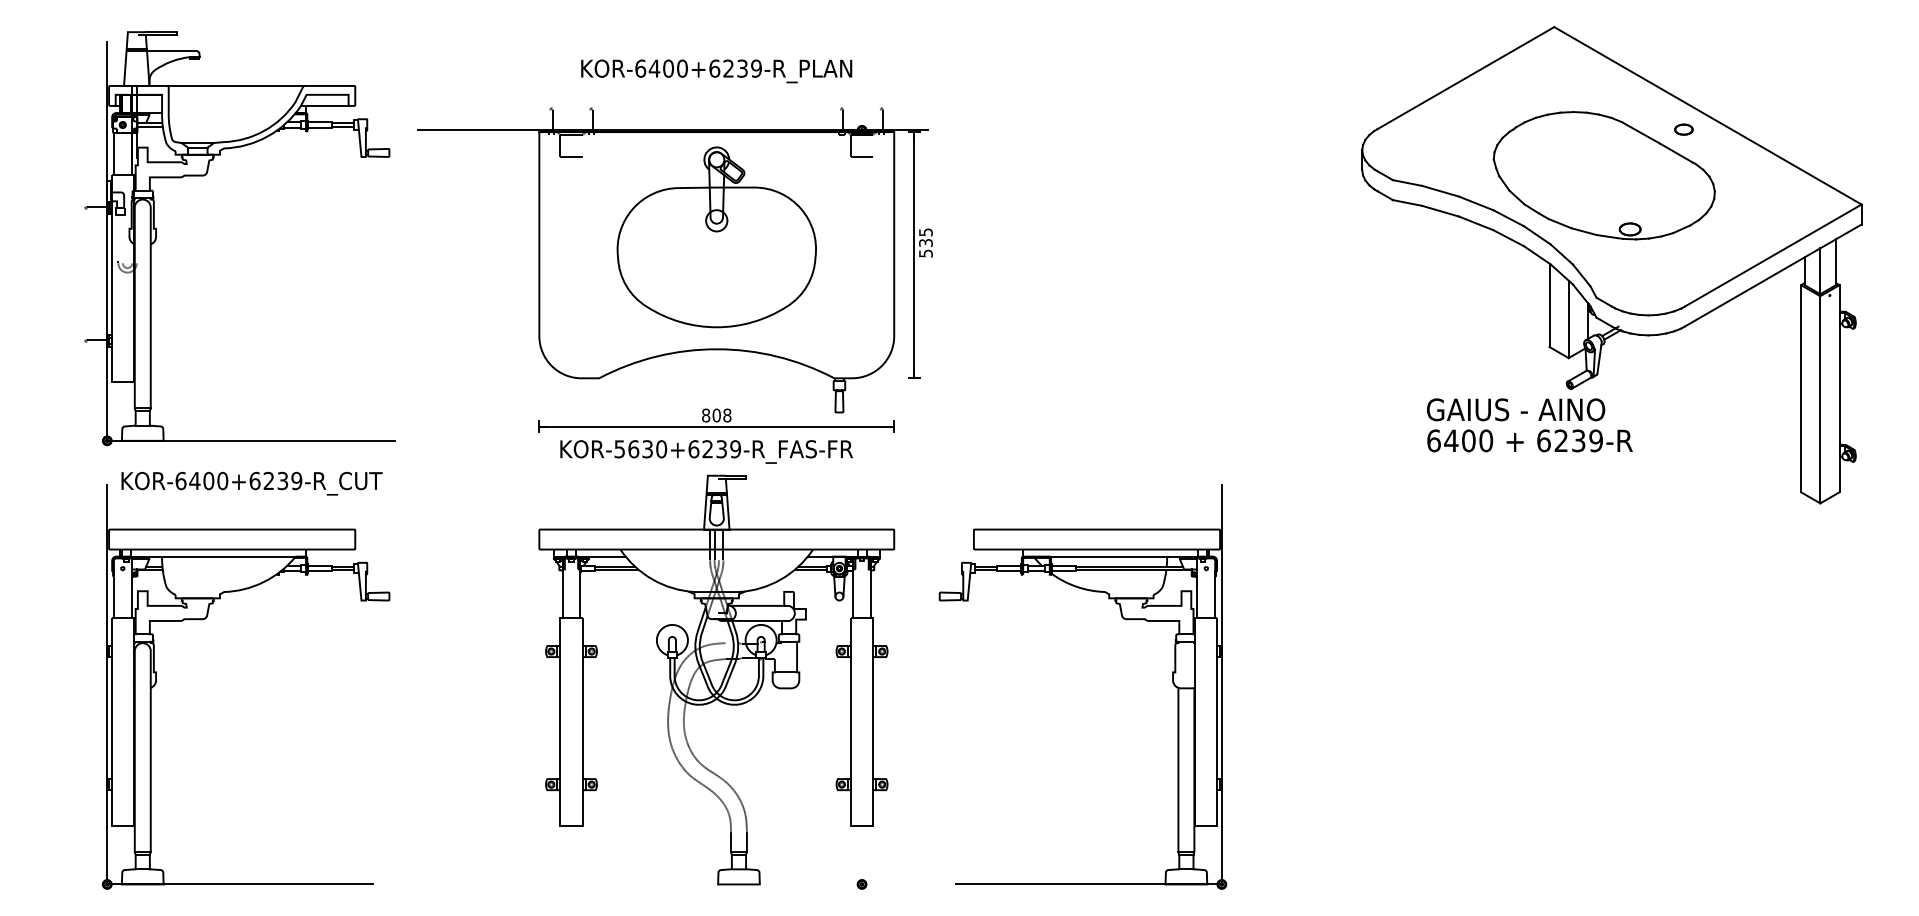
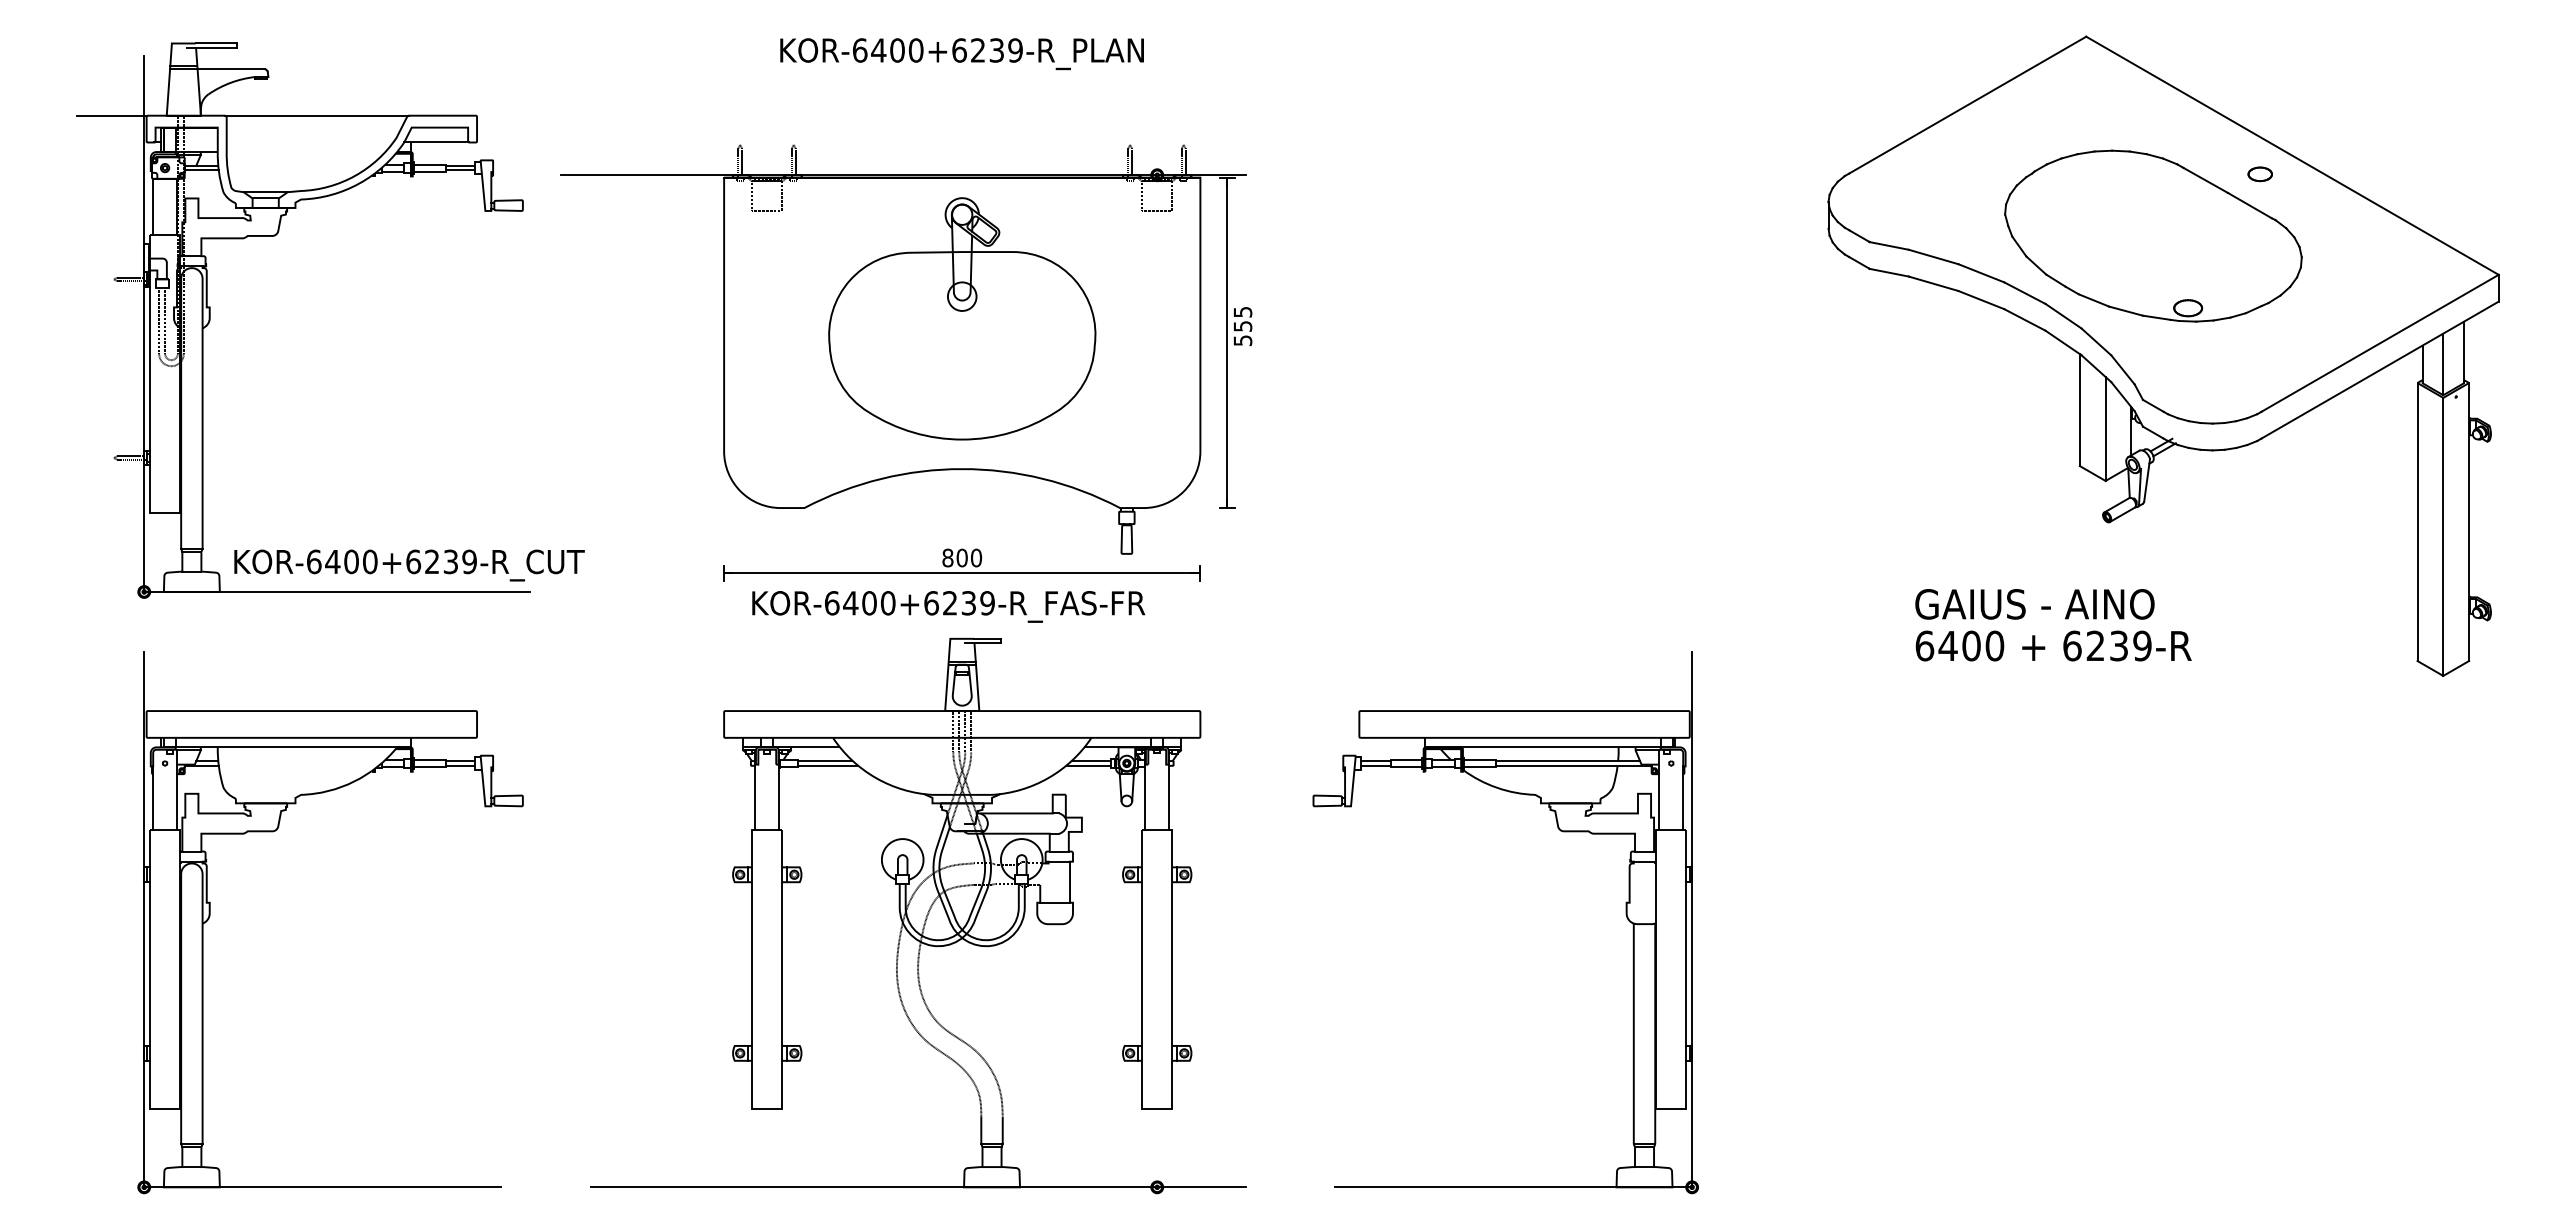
text: (716, 71) -> (961, 54), moved
line: (82, 85) -> (111, 115), added
text: (925, 243) -> (1242, 326), 535 -> 555
text: (727, 415) -> (976, 558), 808 -> 800
text: (1529, 425) -> (2053, 625), moved
text: (633, 449) -> (850, 603), KOR-5630+6239-R_FAS-FR -> KOR-6400+6239-R_FAS-FR
text: (252, 483) -> (409, 565), moved
part: (1123, 619) -> (1560, 831), moved
line: (683, 884) -> (917, 1187), added

